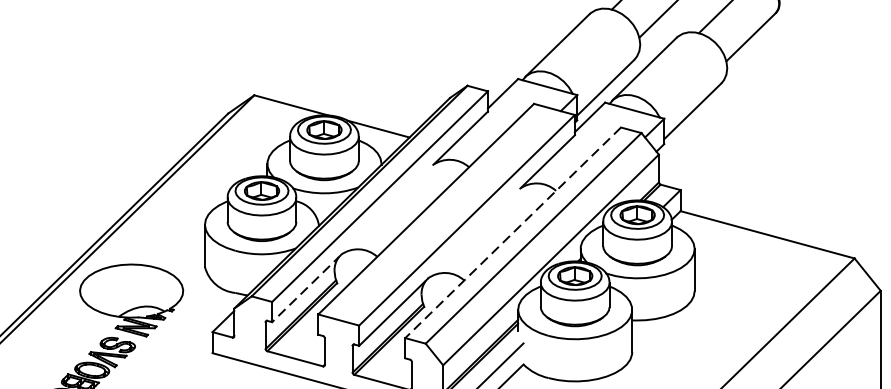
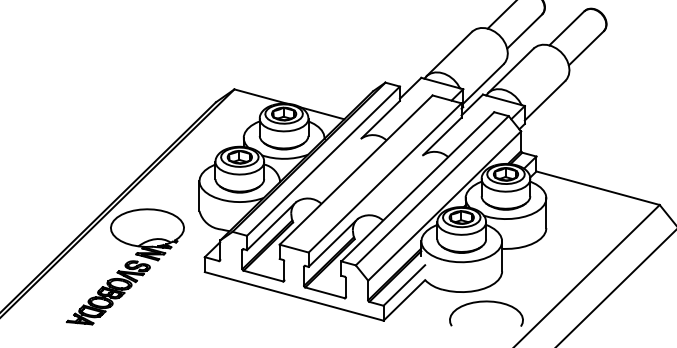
line: (512, 232) -> (417, 186), dashed -> solid
line: (306, 288) -> (271, 226), dashed -> solid

